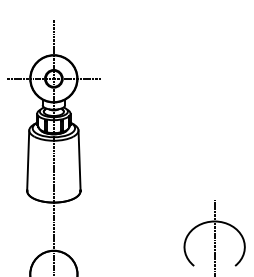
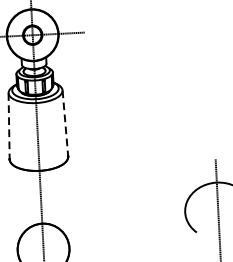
line: (28, 161) -> (9, 127), solid -> dashed
line: (79, 161) -> (65, 124), solid -> dashed

